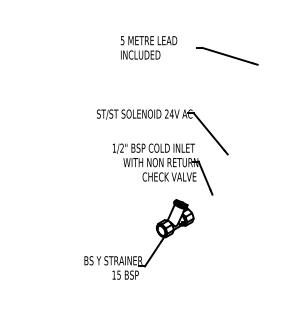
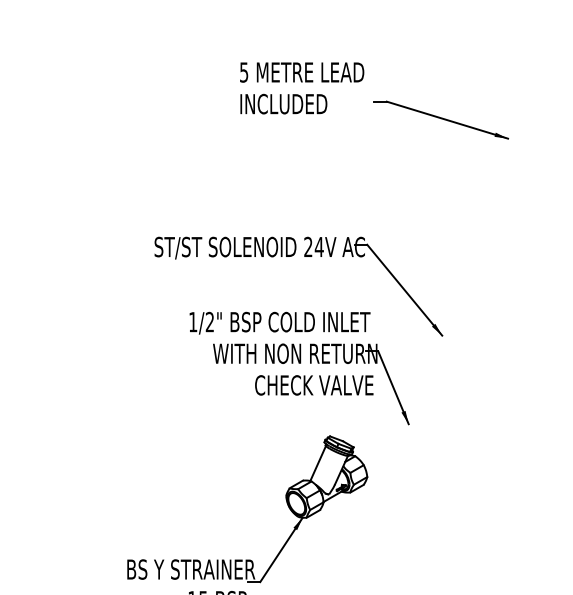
text: (148, 47) -> (301, 87), moved

